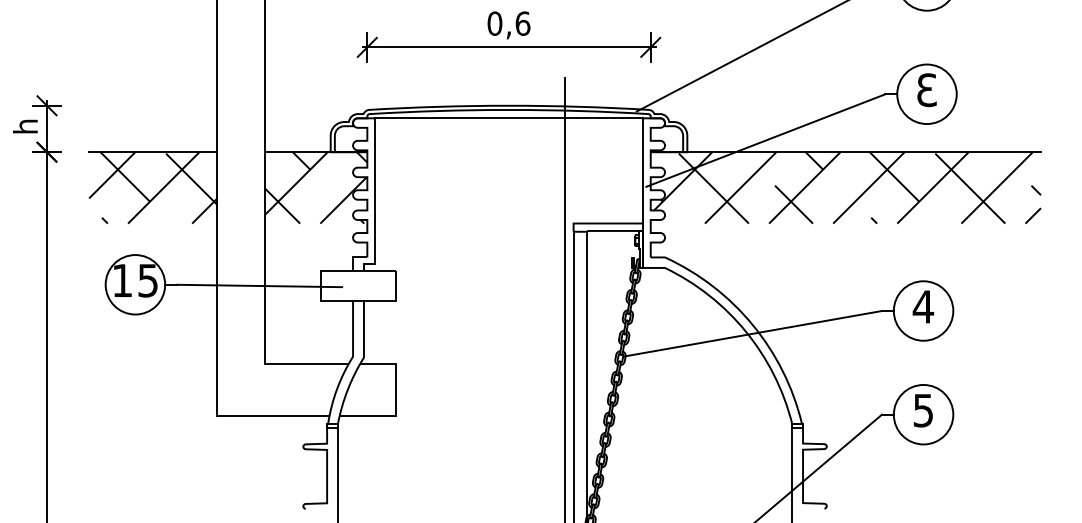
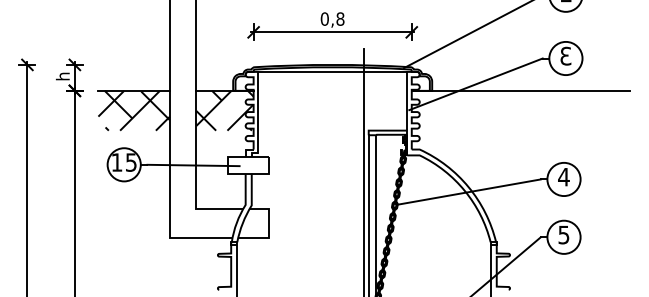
text: (523, 22) -> (340, 18), 0,6 -> 0,8
hatch: (845, 187) -> (520, 110), removed

